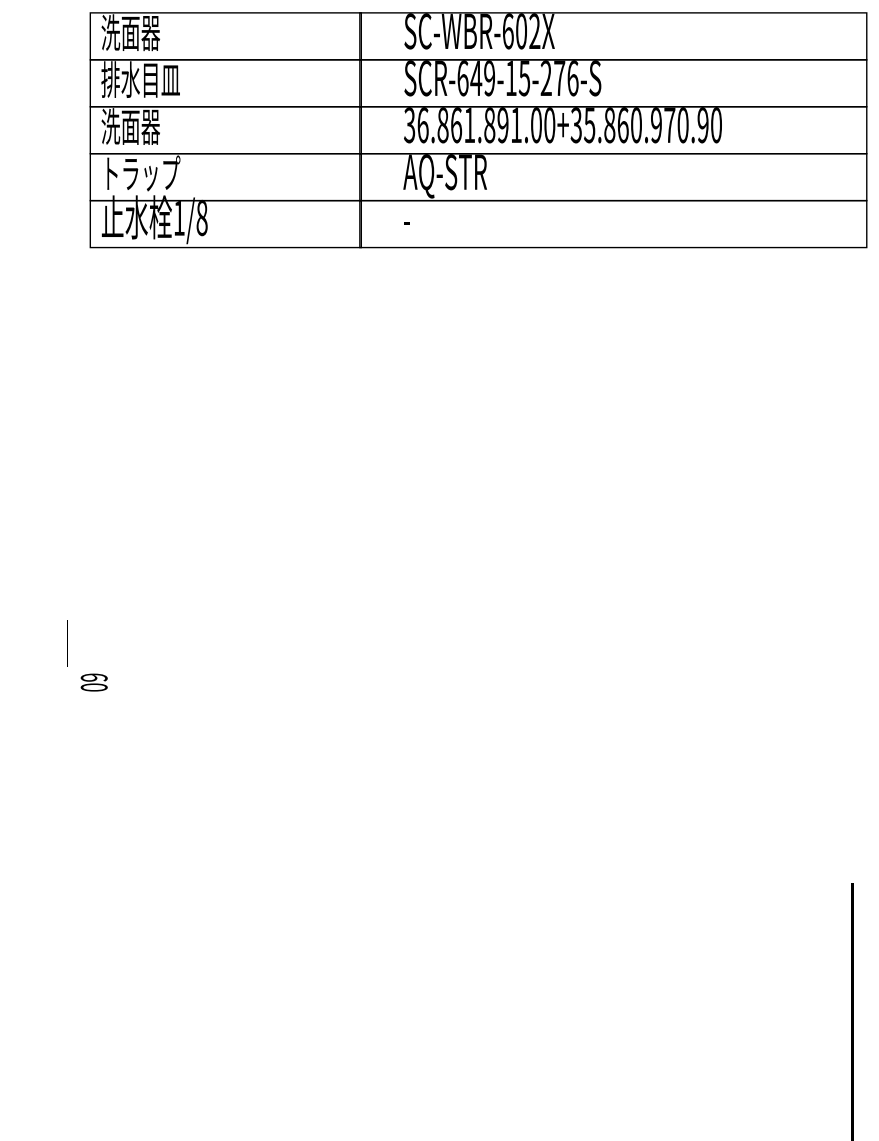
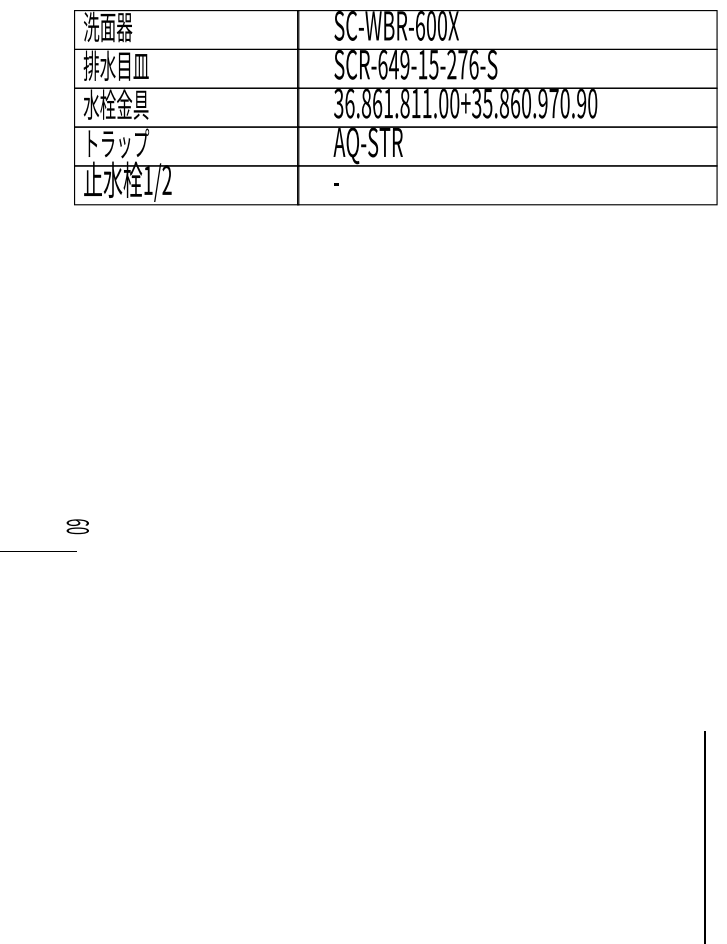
text: (533, 30) -> (441, 25), SC-WBR-602X -> SC-WBR-600X
text: (502, 125) -> (415, 103), 36.861.891.00+35.860.970.90 -> 36.861.811.00+35.860.970.90
text: (139, 126) -> (115, 104), 洗面器 -> 水栓金具
text: (201, 218) -> (166, 180), 1/8 -> 1/2
text: (93, 682) -> (77, 526), moved

